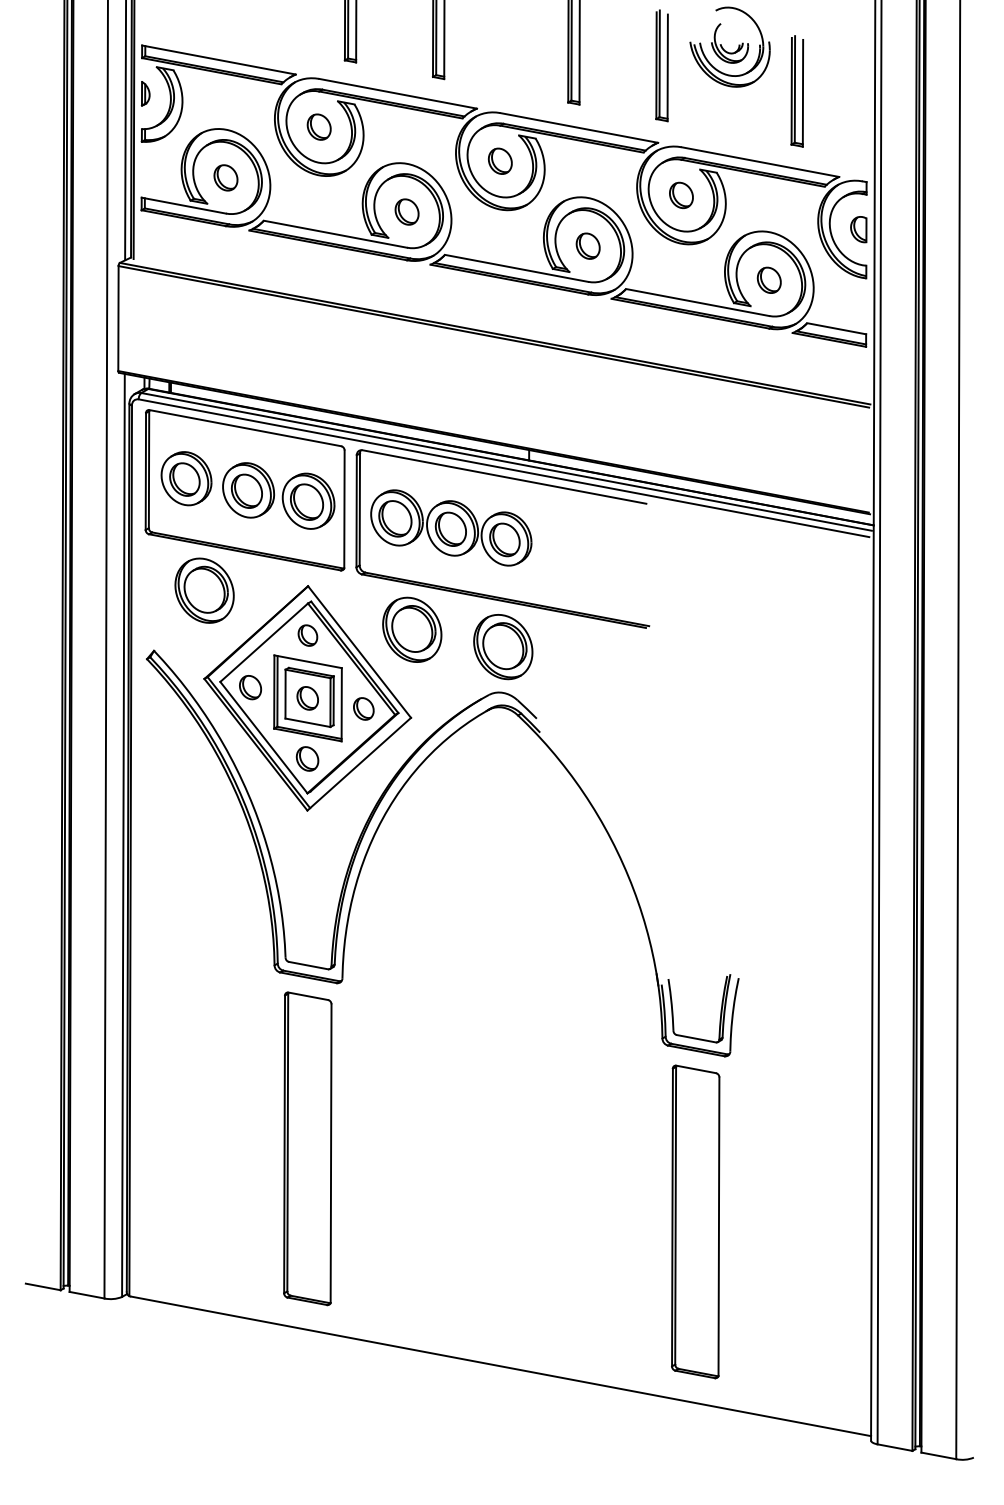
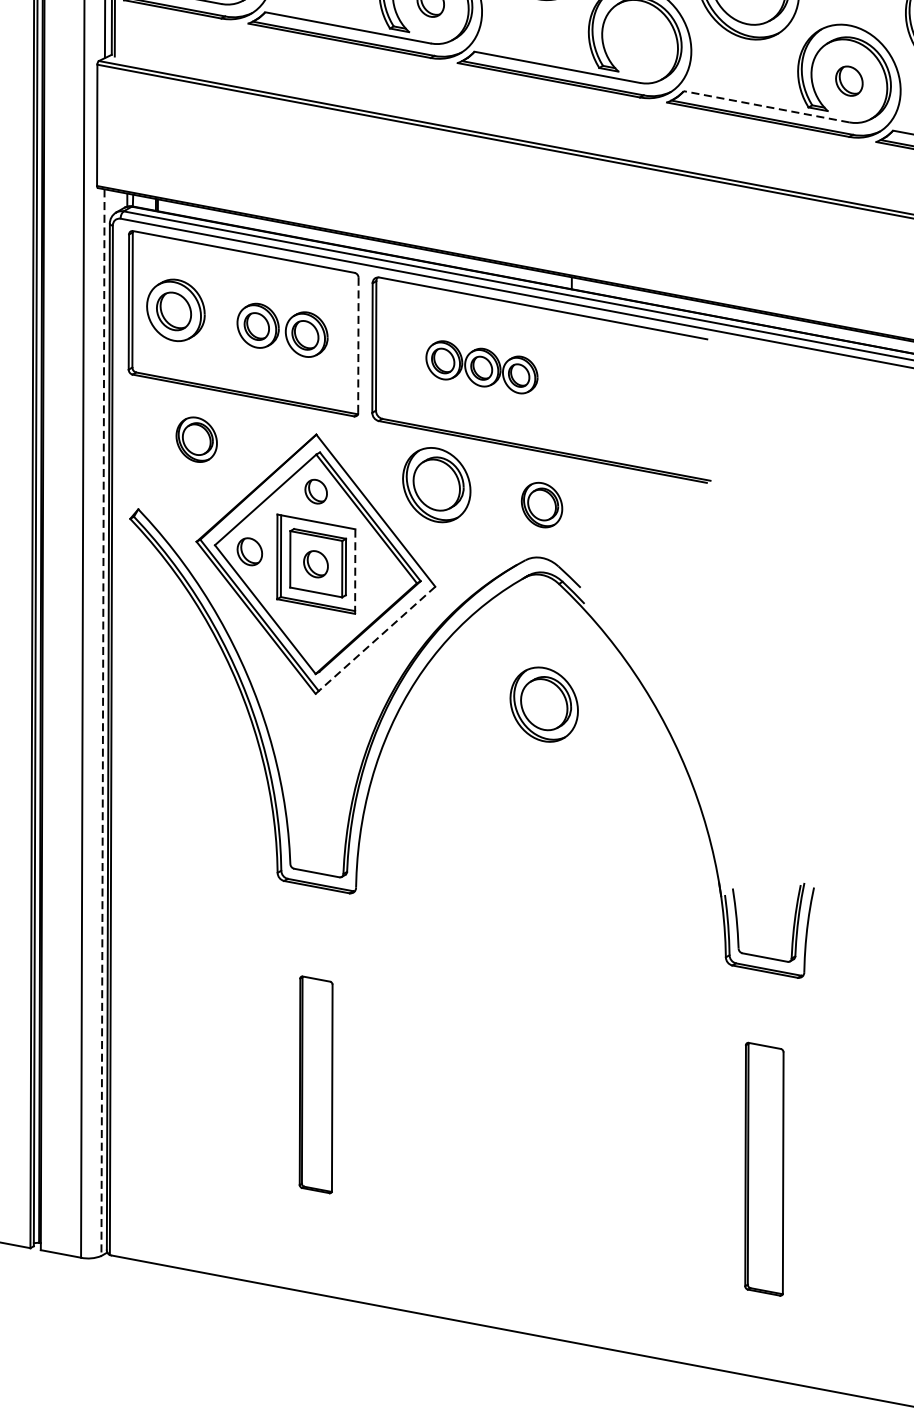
part: (587, 245) -> (639, 40), removed
line: (697, 302) -> (766, 106), solid -> dashed
part: (278, 495) -> (282, 329), size x0.7
line: (344, 508) -> (358, 344), solid -> dashed
part: (451, 527) -> (482, 366), size x0.6
part: (204, 590) -> (196, 439), size x0.6
part: (503, 647) -> (542, 505), size x0.6
line: (341, 704) -> (354, 571), solid -> dashed
part: (363, 708) -> (380, 575), removed
part: (307, 758) -> (315, 633), removed
line: (359, 764) -> (375, 640), solid -> dashed
part: (505, 819) -> (544, 704), added
line: (123, 835) -> (103, 722), solid -> dashed
part: (307, 1148) -> (315, 1084), size x0.6
part: (695, 1221) -> (764, 1168), size x0.7

